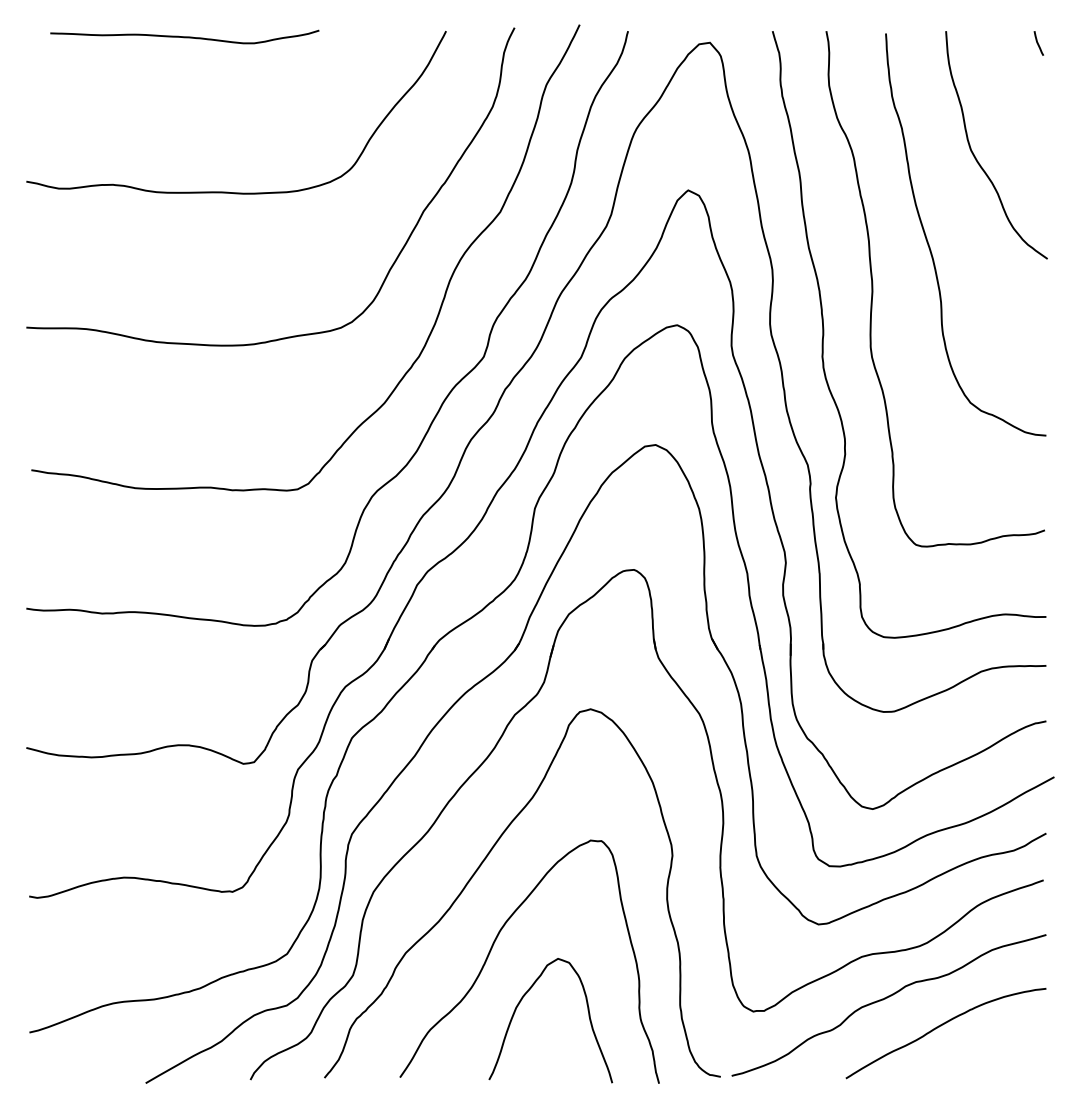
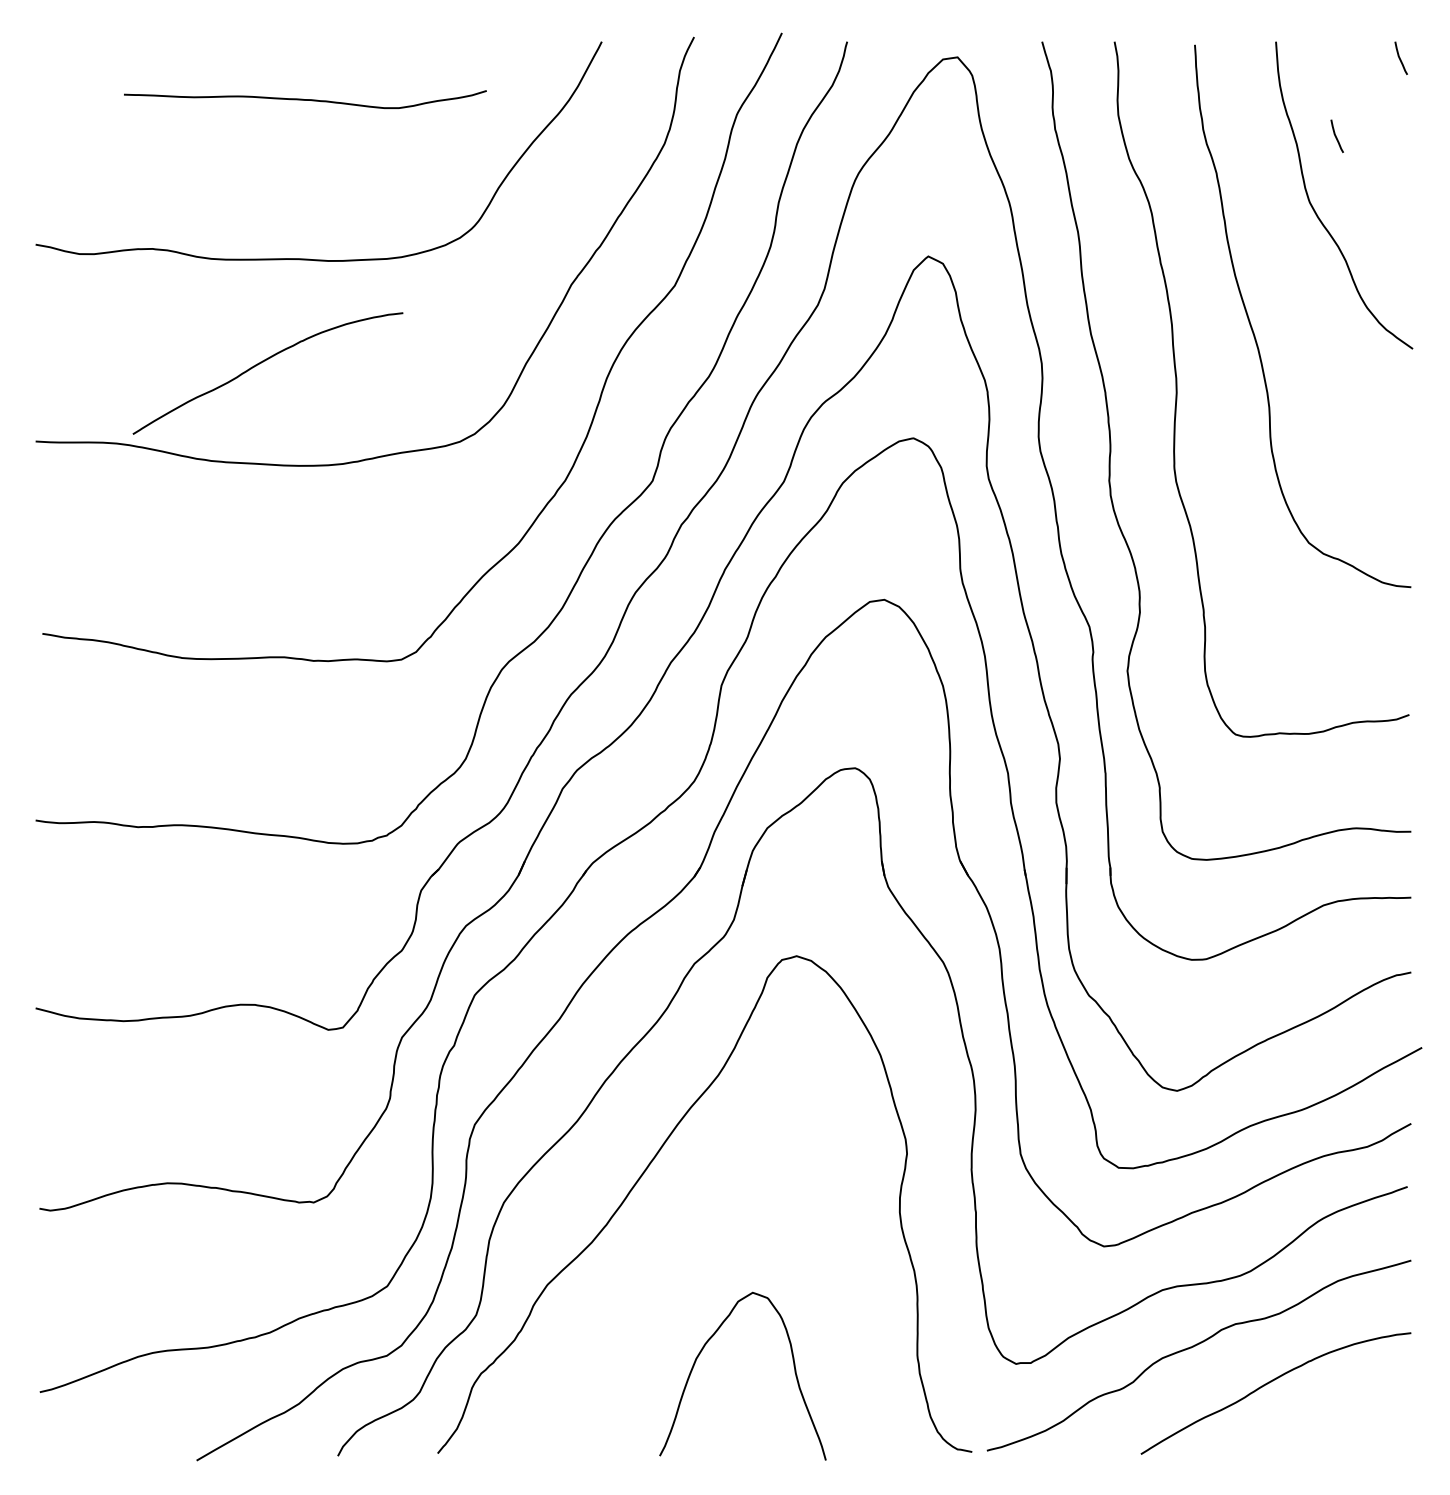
curve: (184, 36) -> (305, 99), moved
curve: (990, 100) -> (1336, 135), added
curve: (193, 269) -> (261, 363), added
curve: (494, 944) -> (666, 1273), removed

